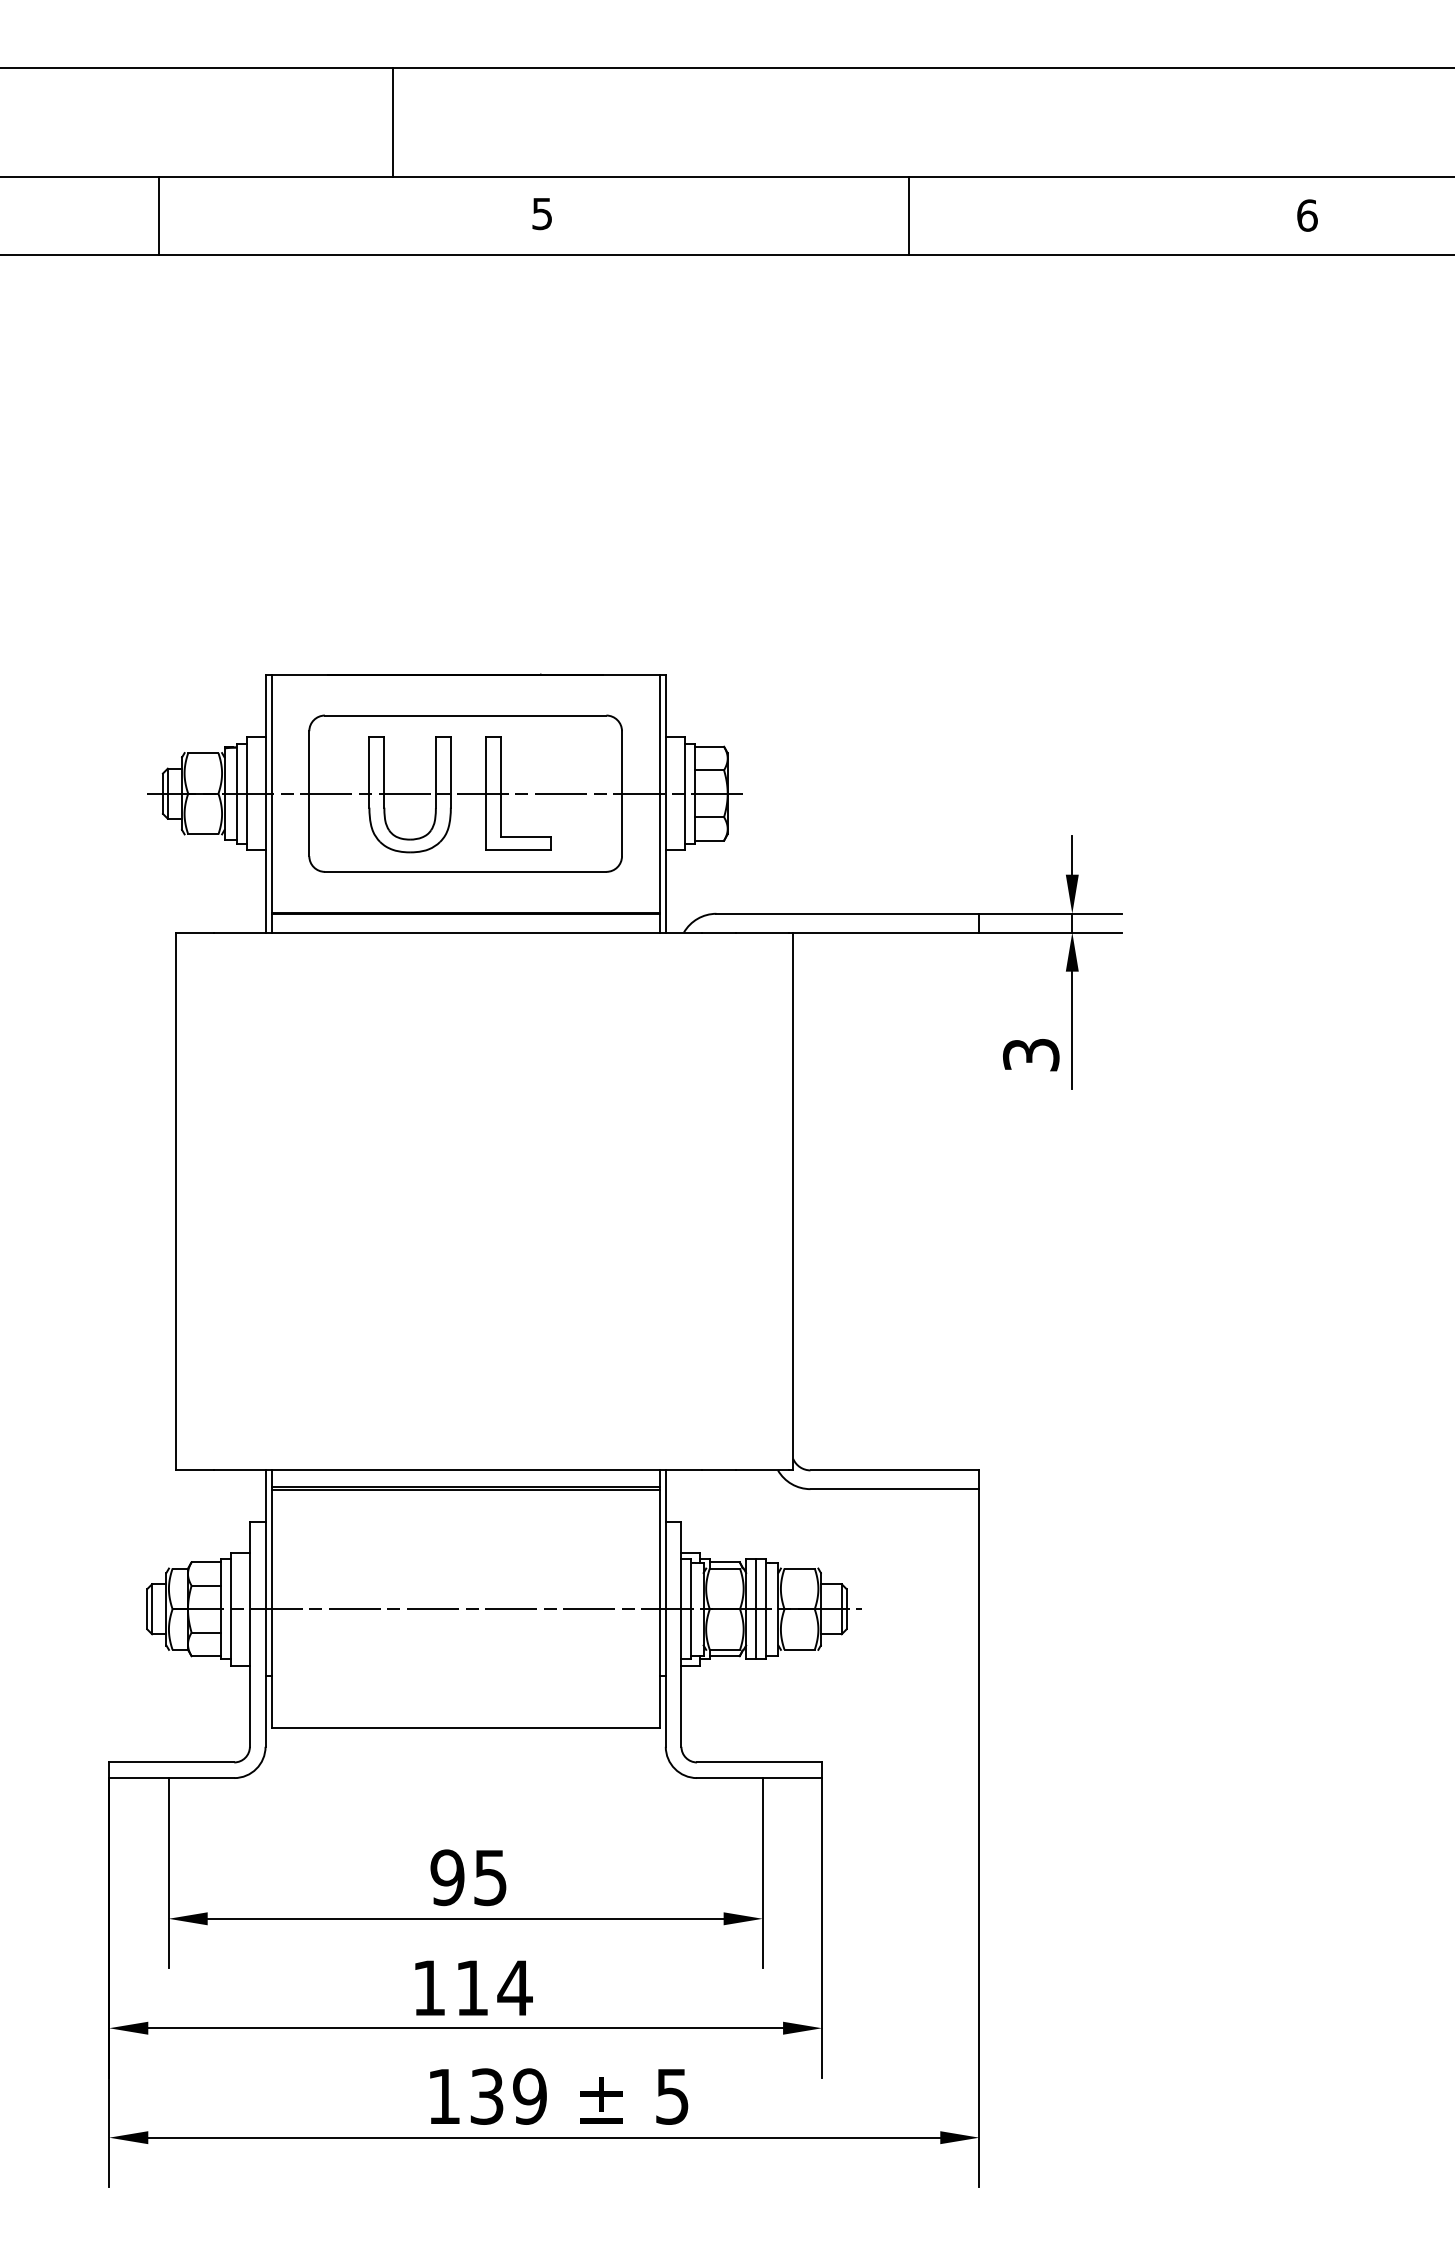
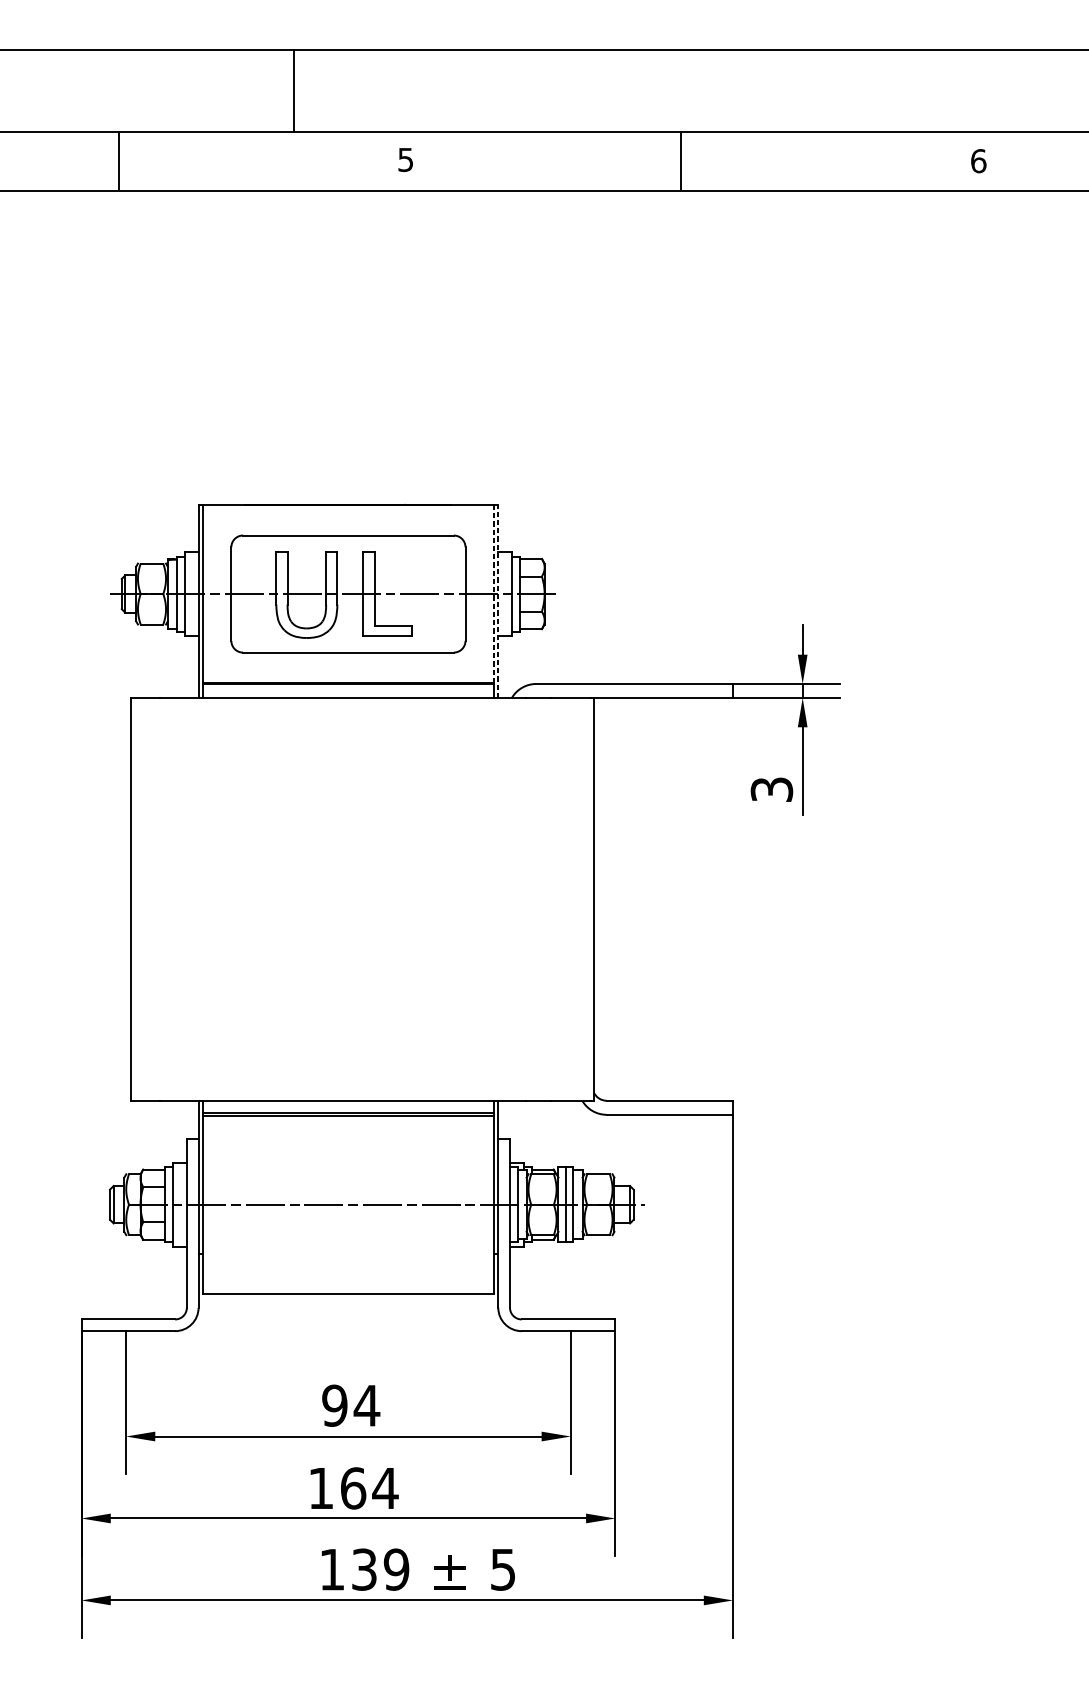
line: (659, 793) -> (493, 593), solid -> dashed
line: (665, 803) -> (498, 601), solid -> dashed
text: (490, 1878) -> (367, 1406), 95 -> 94
text: (472, 1987) -> (353, 1487), 114 -> 164

